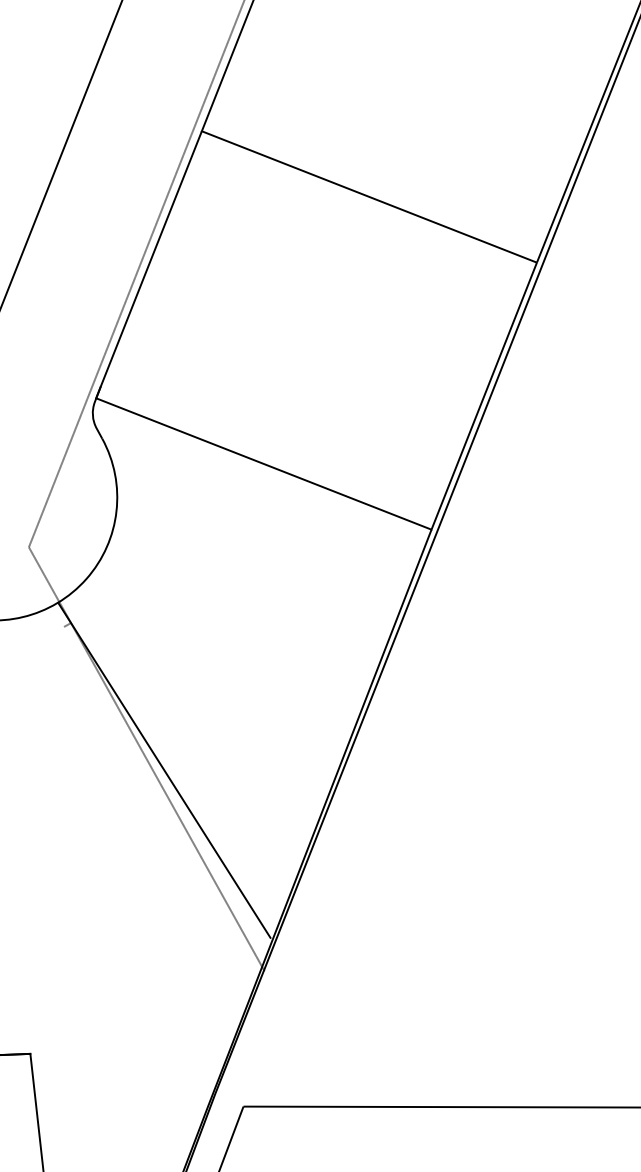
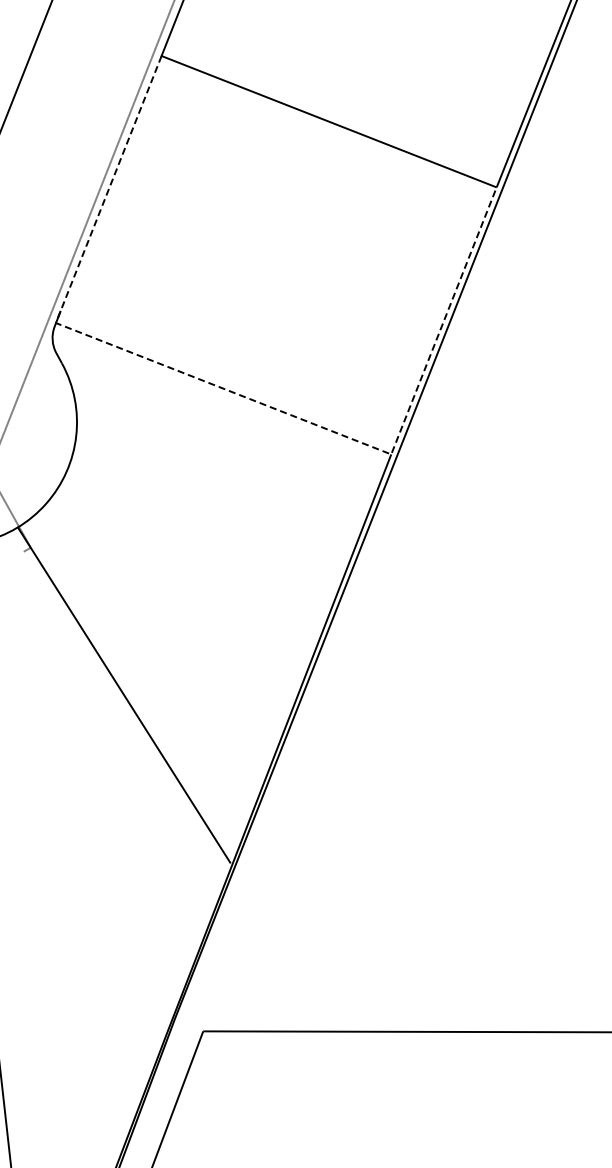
line: (264, 464) -> (224, 389), solid -> dashed
line: (167, 797) -> (127, 722), removed

